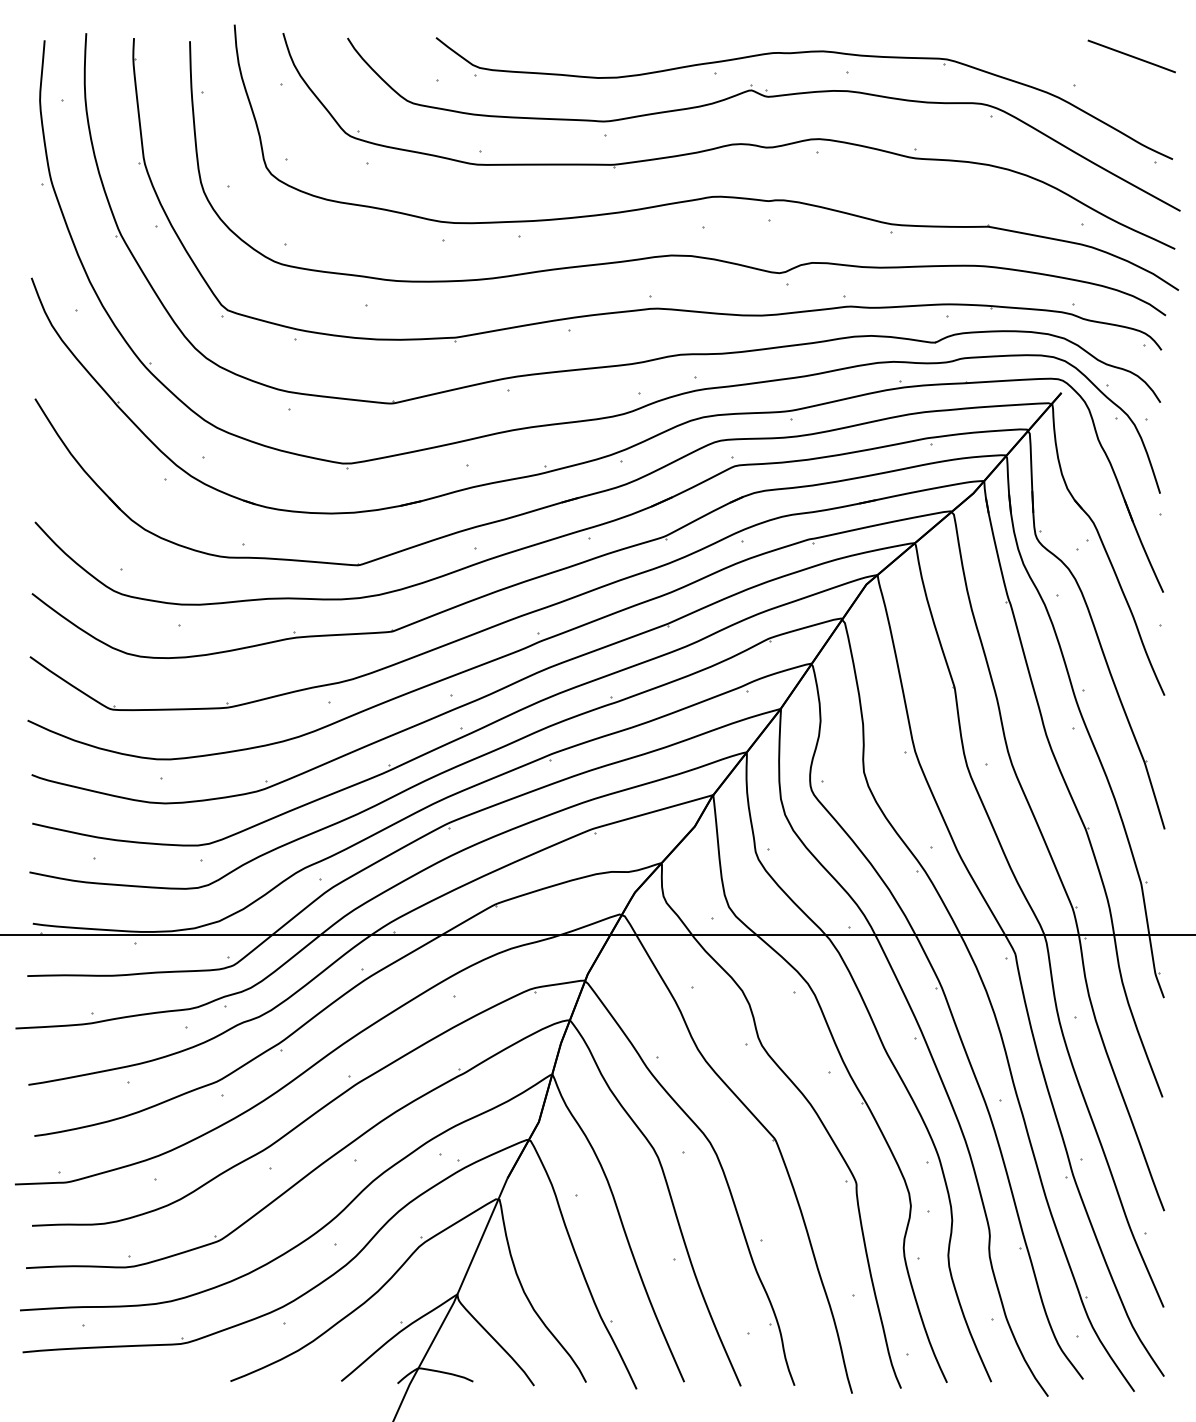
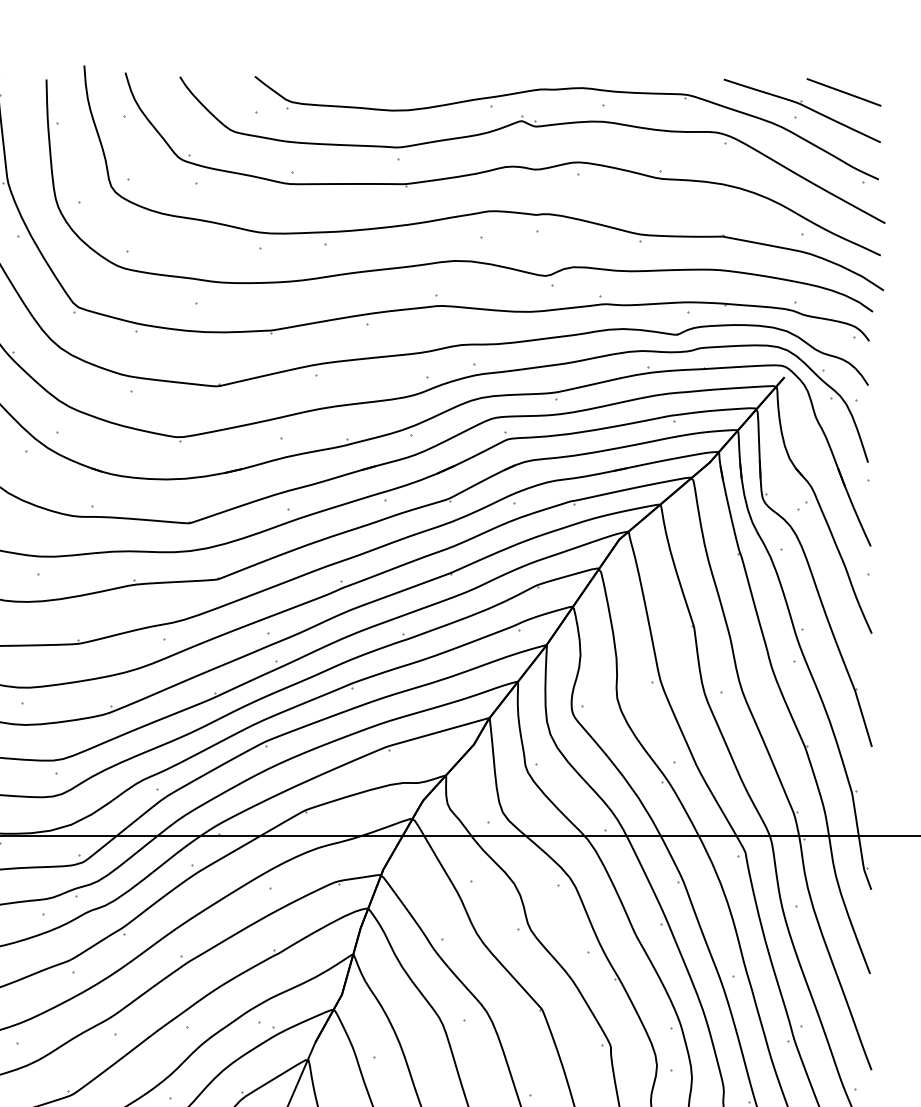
part: (1082, 78) -> (802, 111), added

